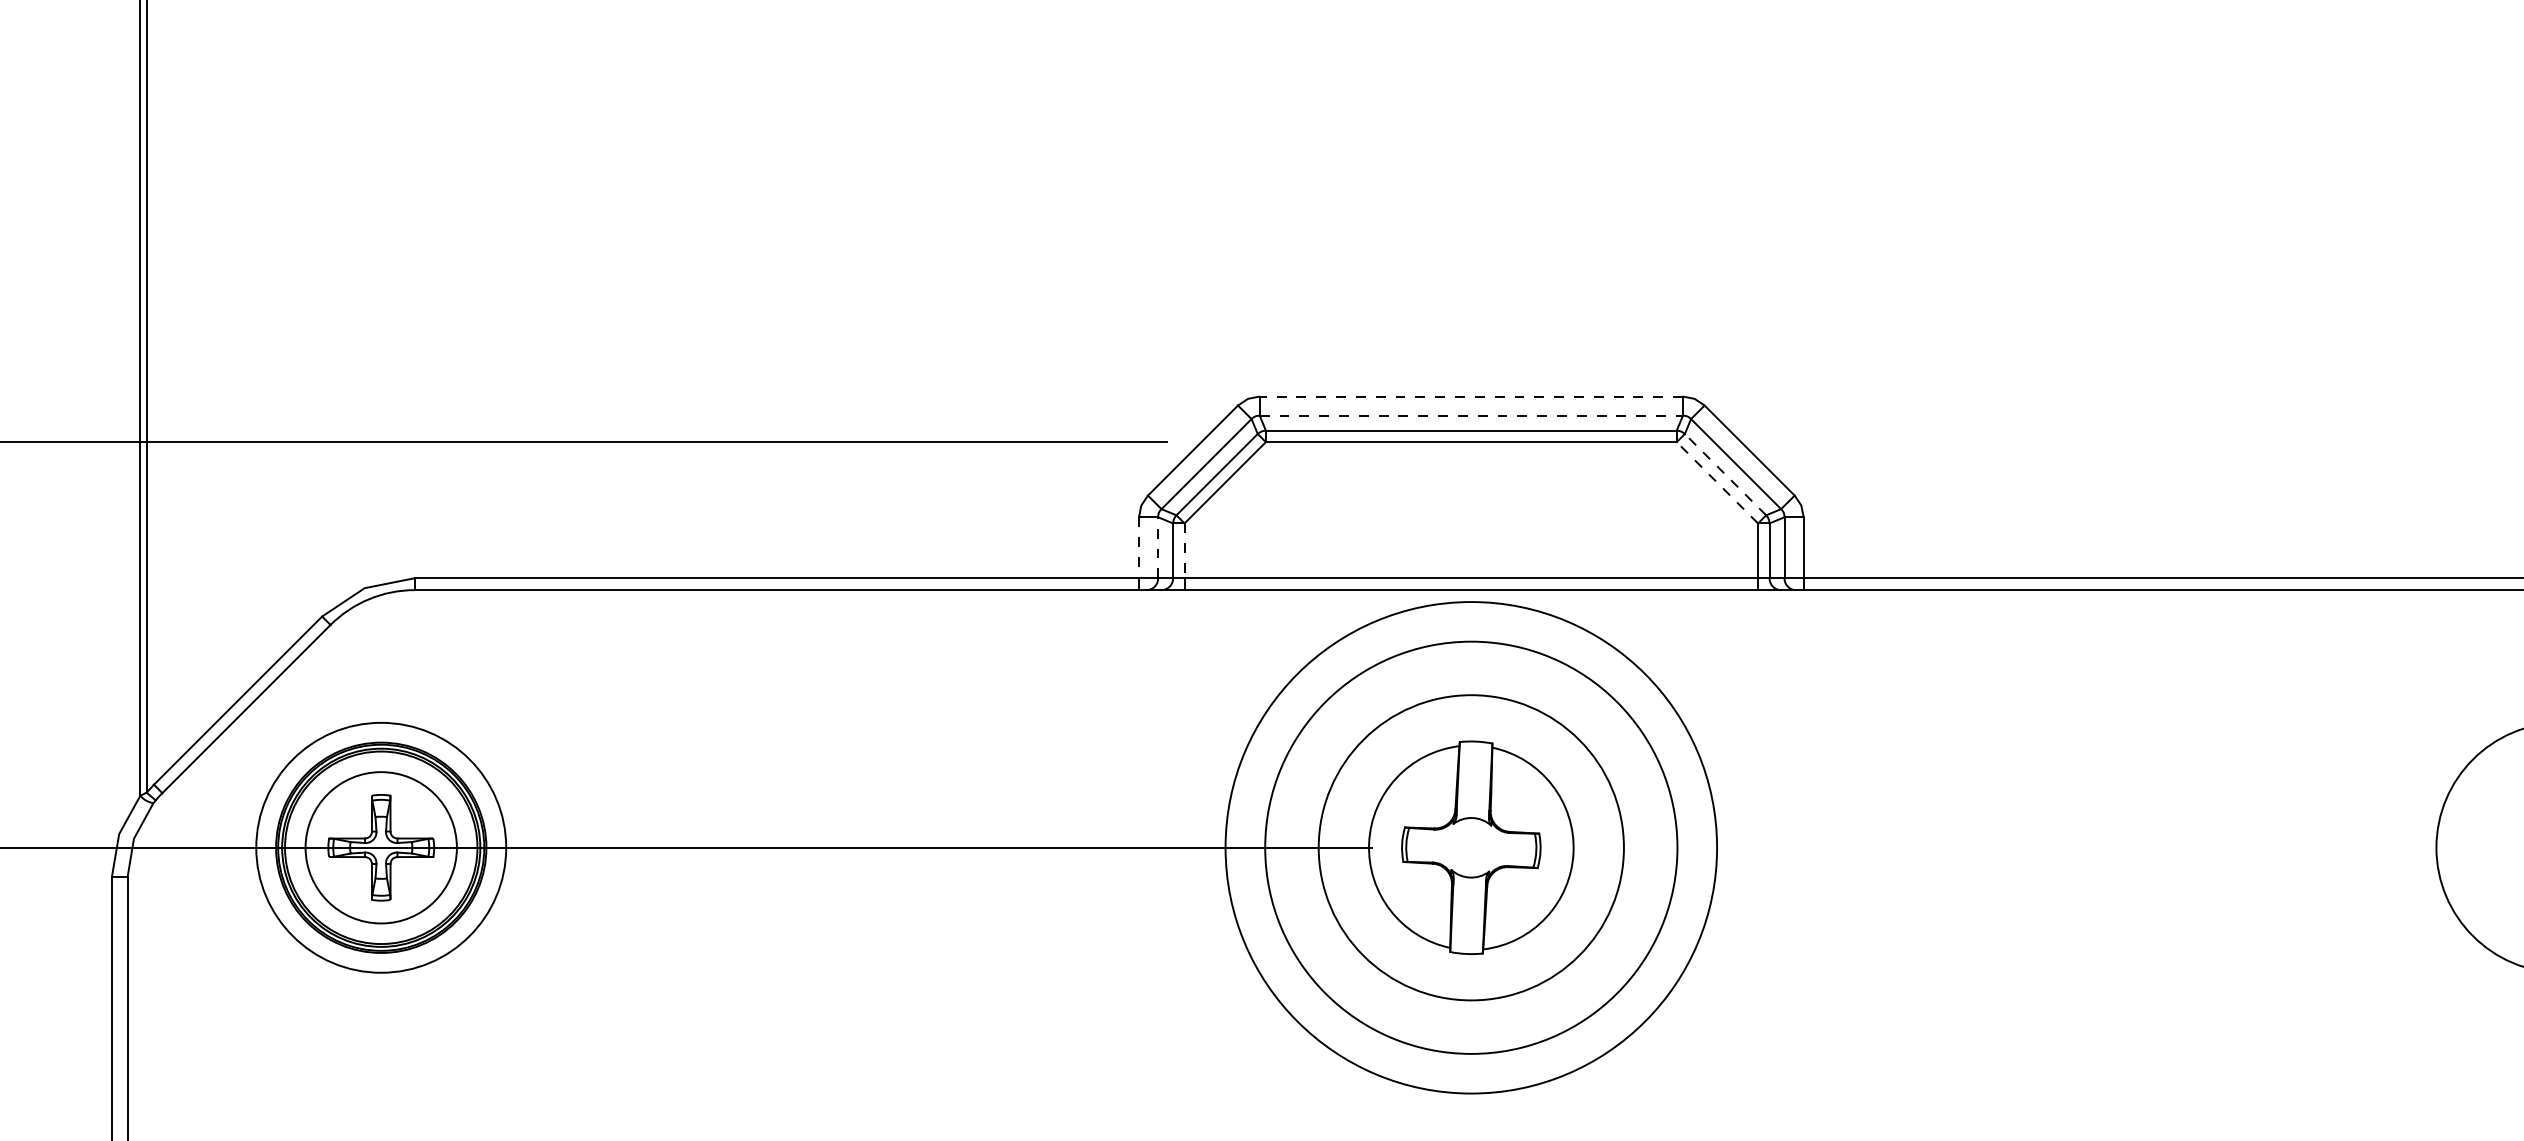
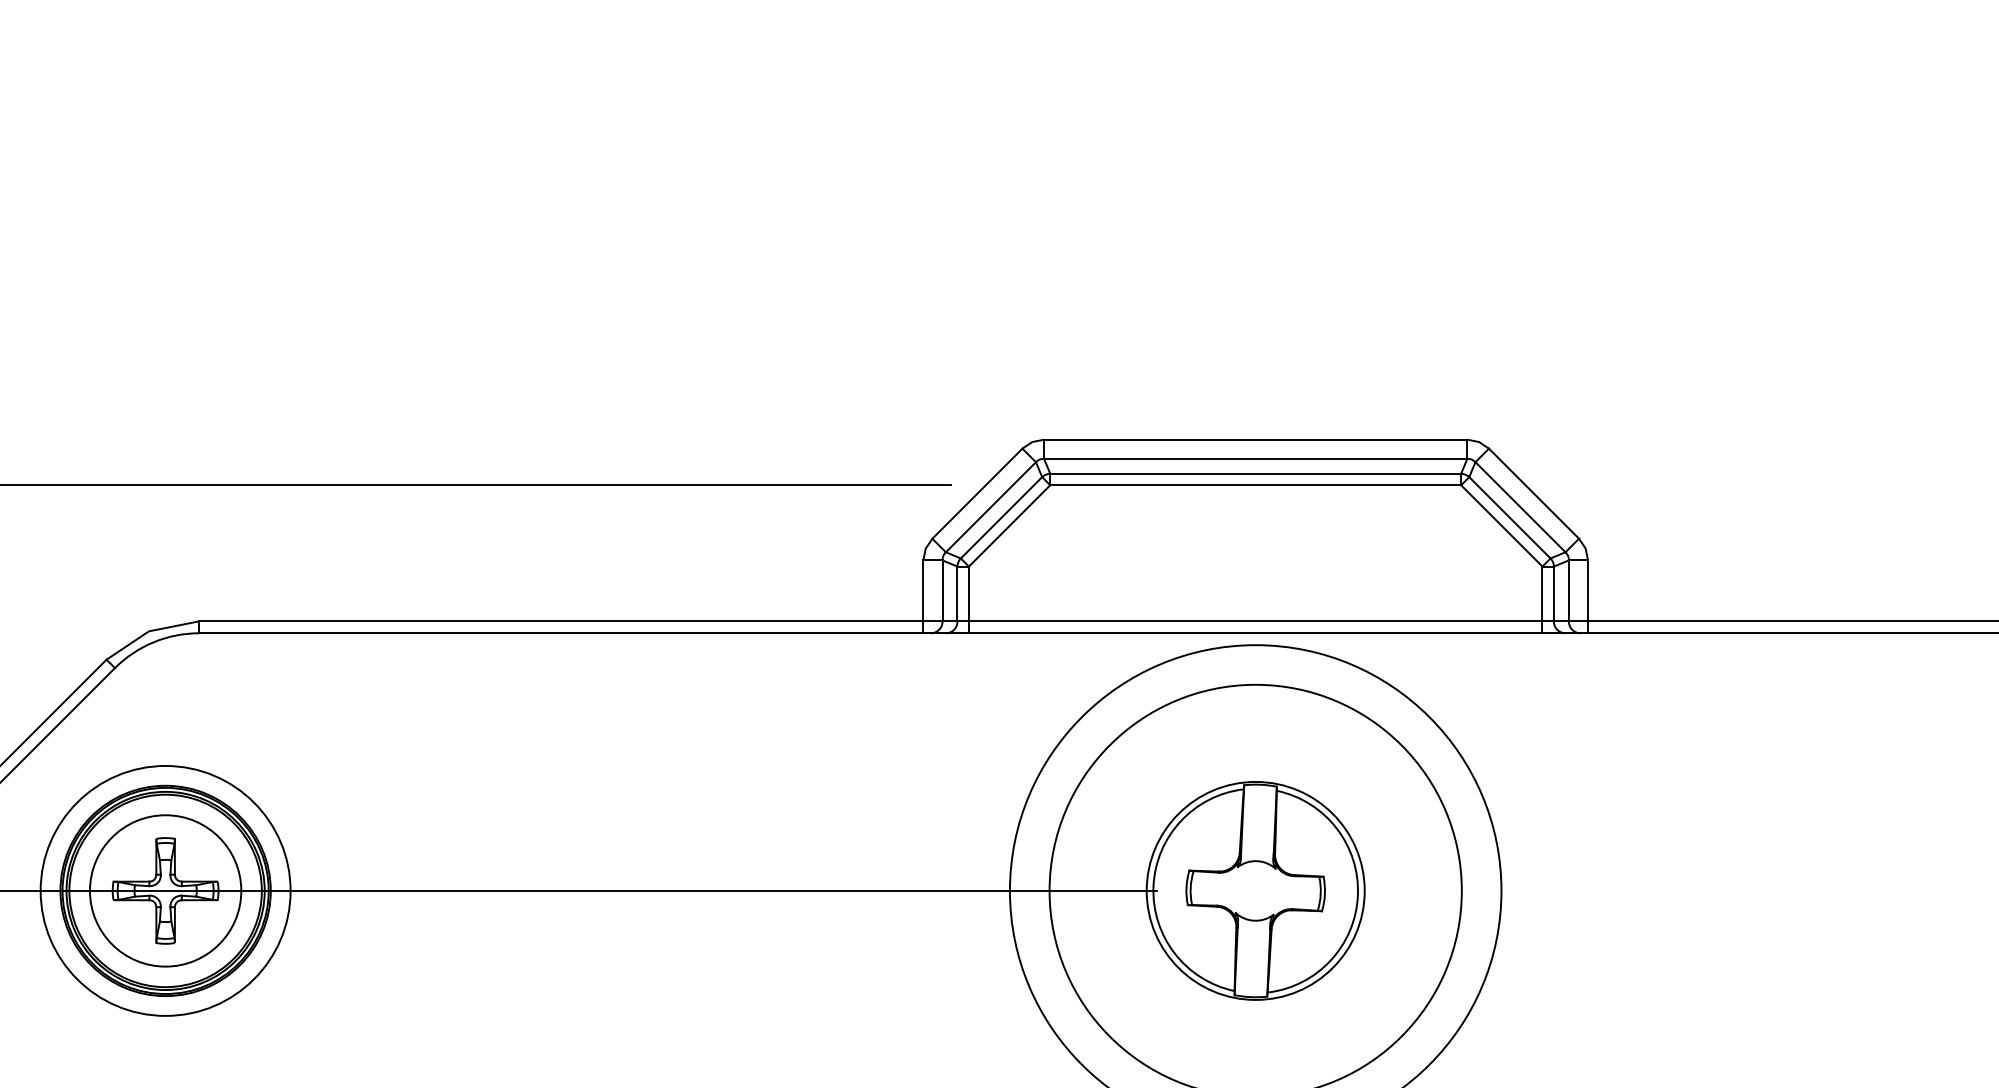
line: (1471, 396) -> (1255, 439), dashed -> solid
line: (1471, 415) -> (1255, 458), dashed -> solid
line: (1725, 474) -> (1509, 517), dashed -> solid
line: (1717, 482) -> (1501, 525), dashed -> solid
line: (1158, 547) -> (942, 590), dashed -> solid
line: (1139, 548) -> (923, 591), dashed -> solid
line: (1184, 551) -> (968, 594), dashed -> solid
circle: (1471, 847) -> (1255, 890), size x0.71

